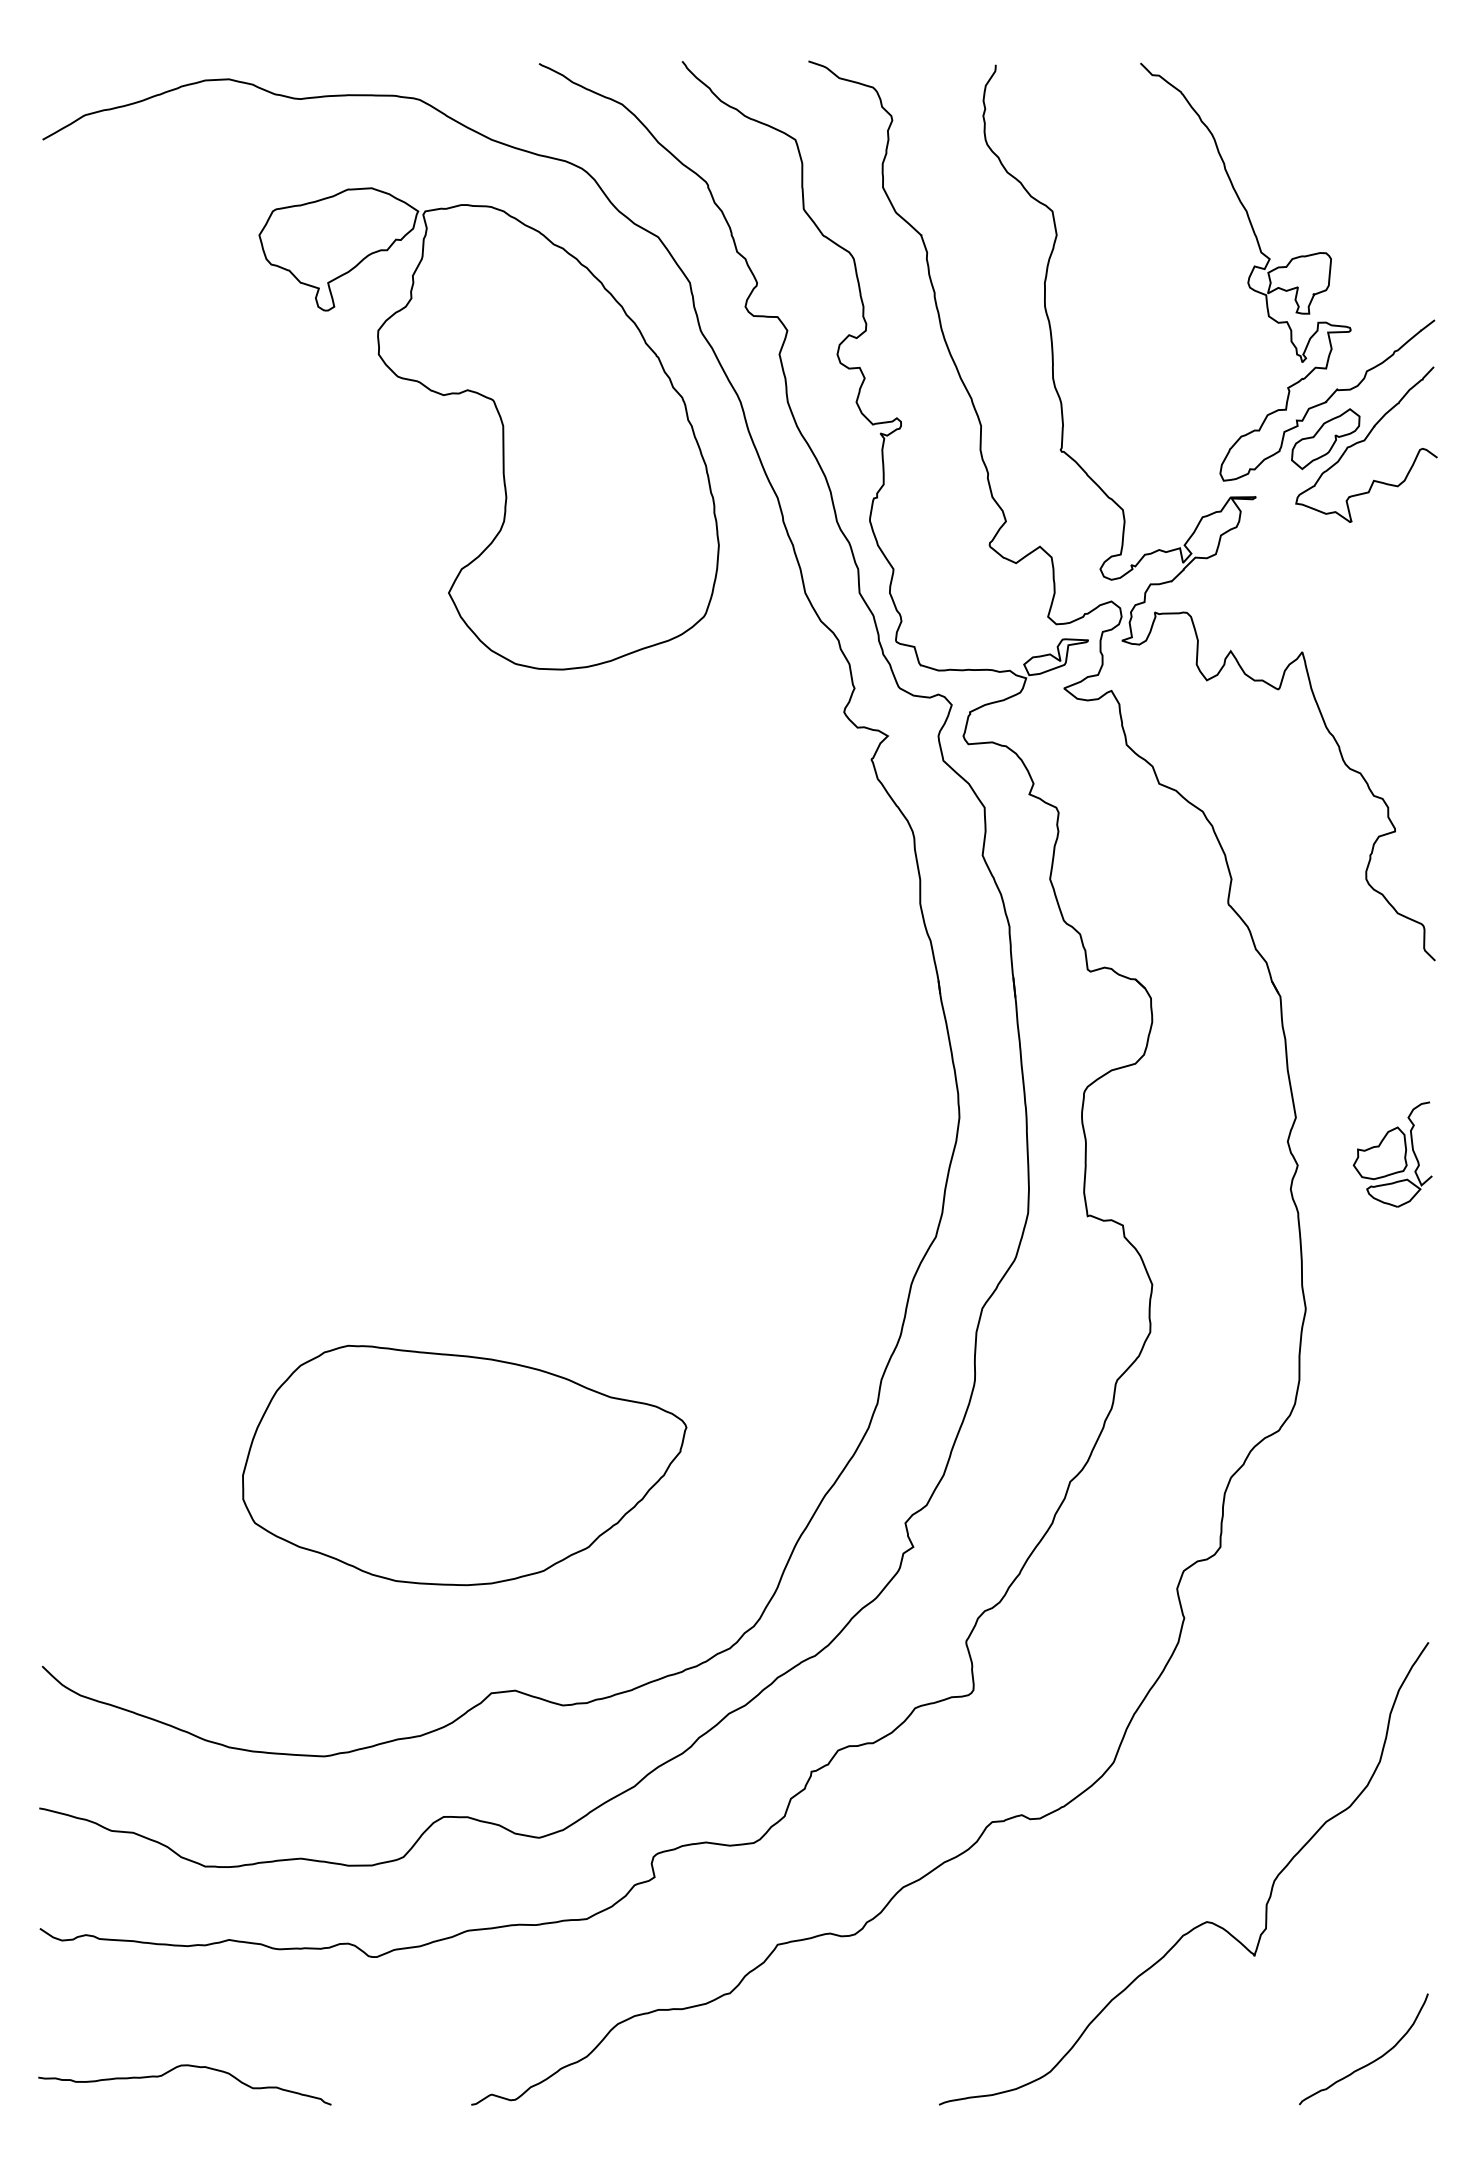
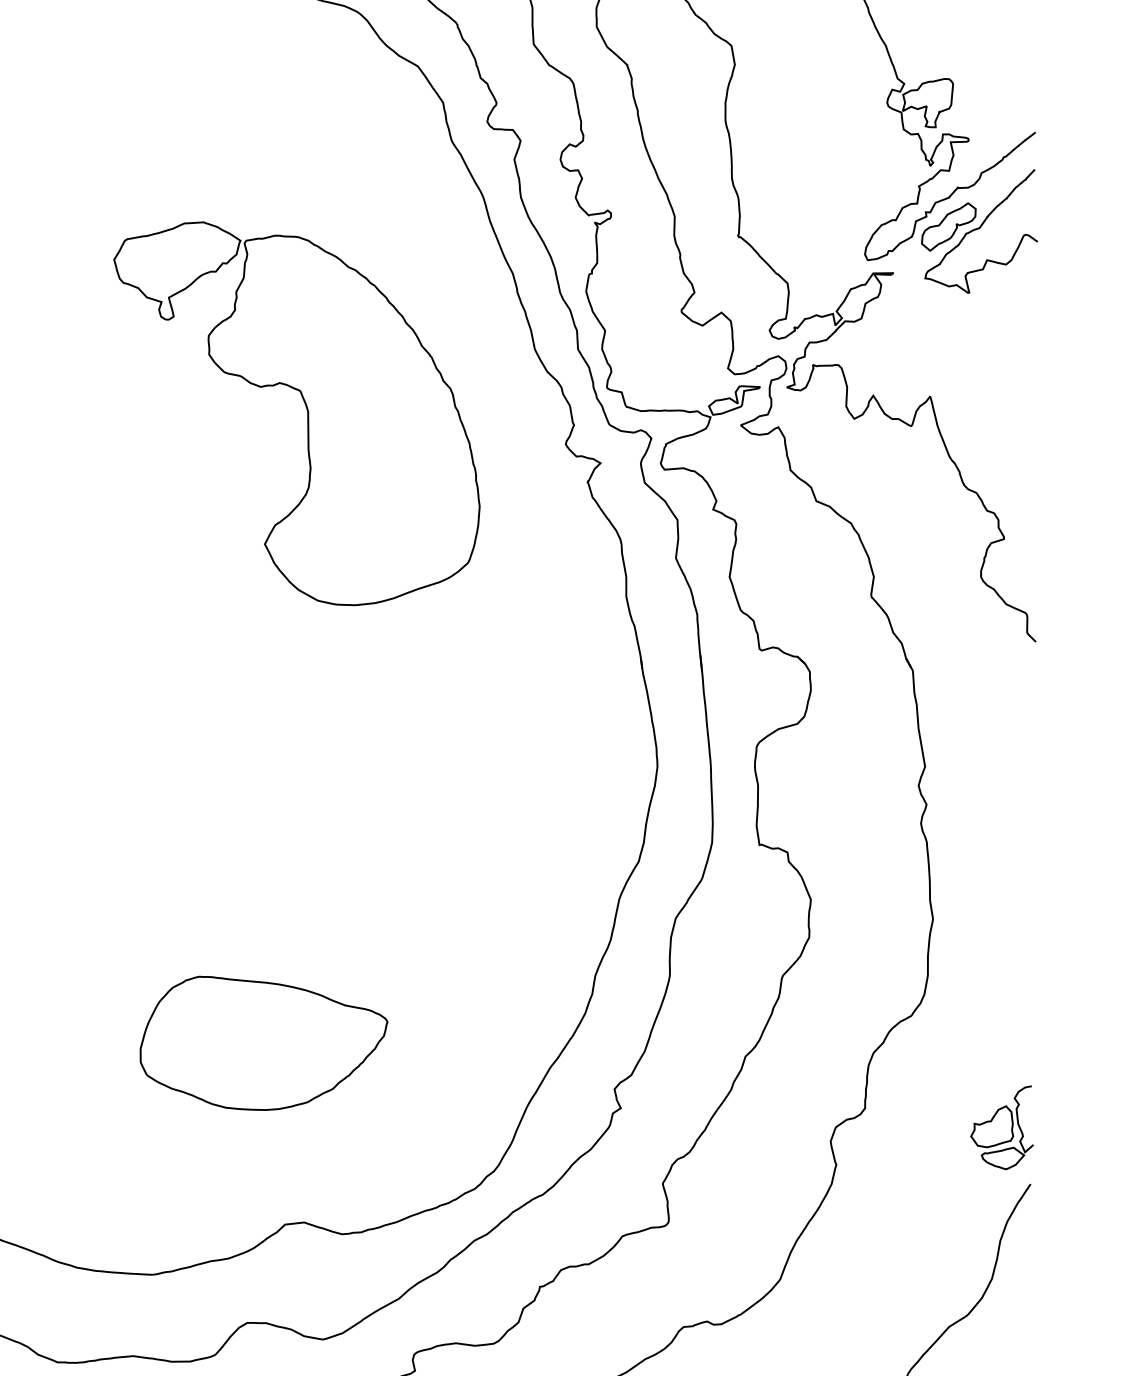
part: (501, 424) -> (306, 410), moved
part: (1392, 1154) -> (1001, 1127), moved
part: (464, 1465) -> (263, 1043), size x0.7

